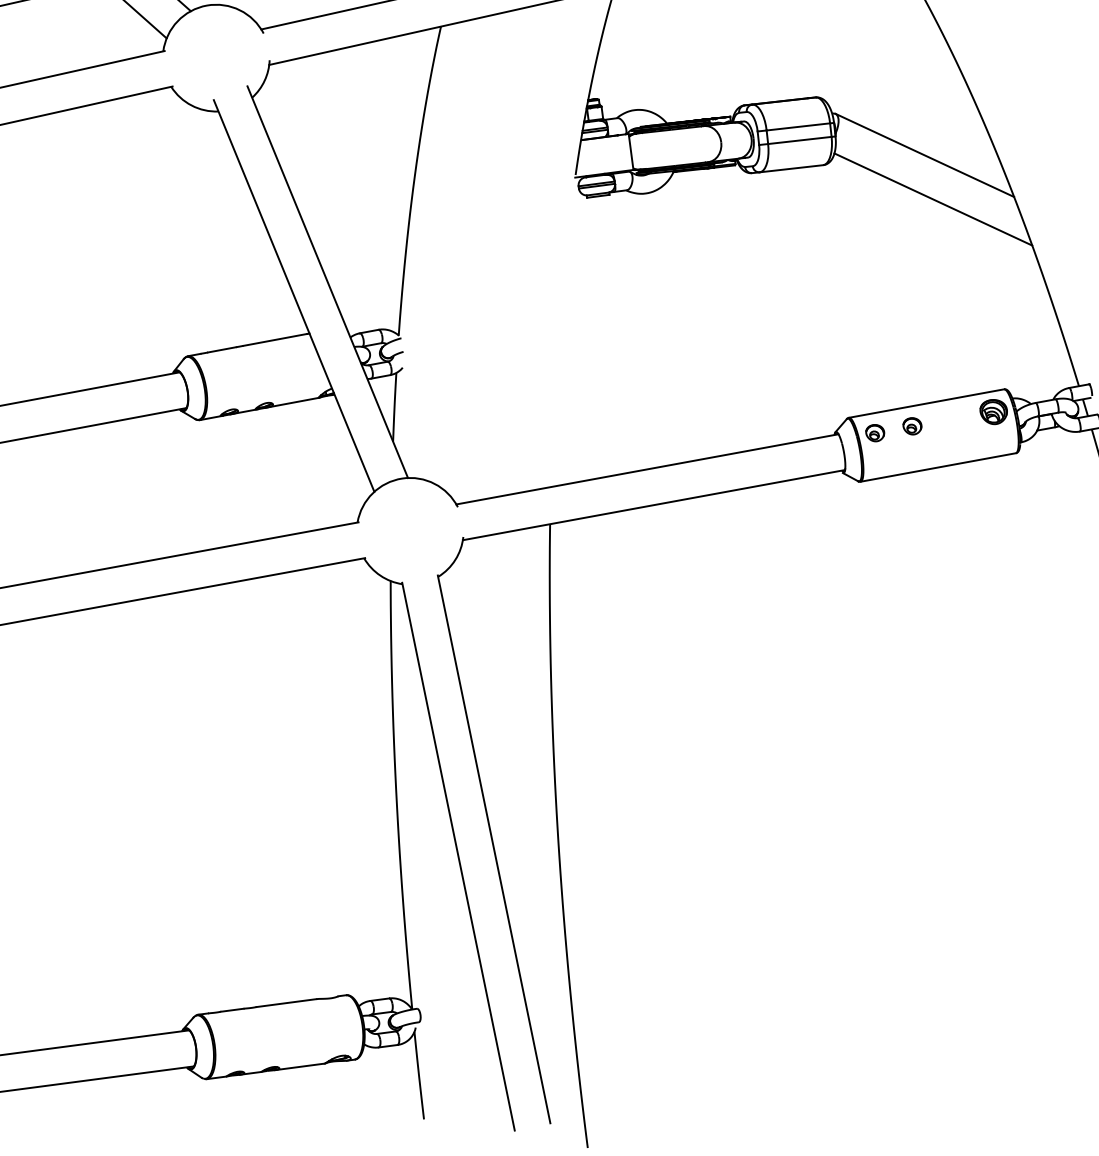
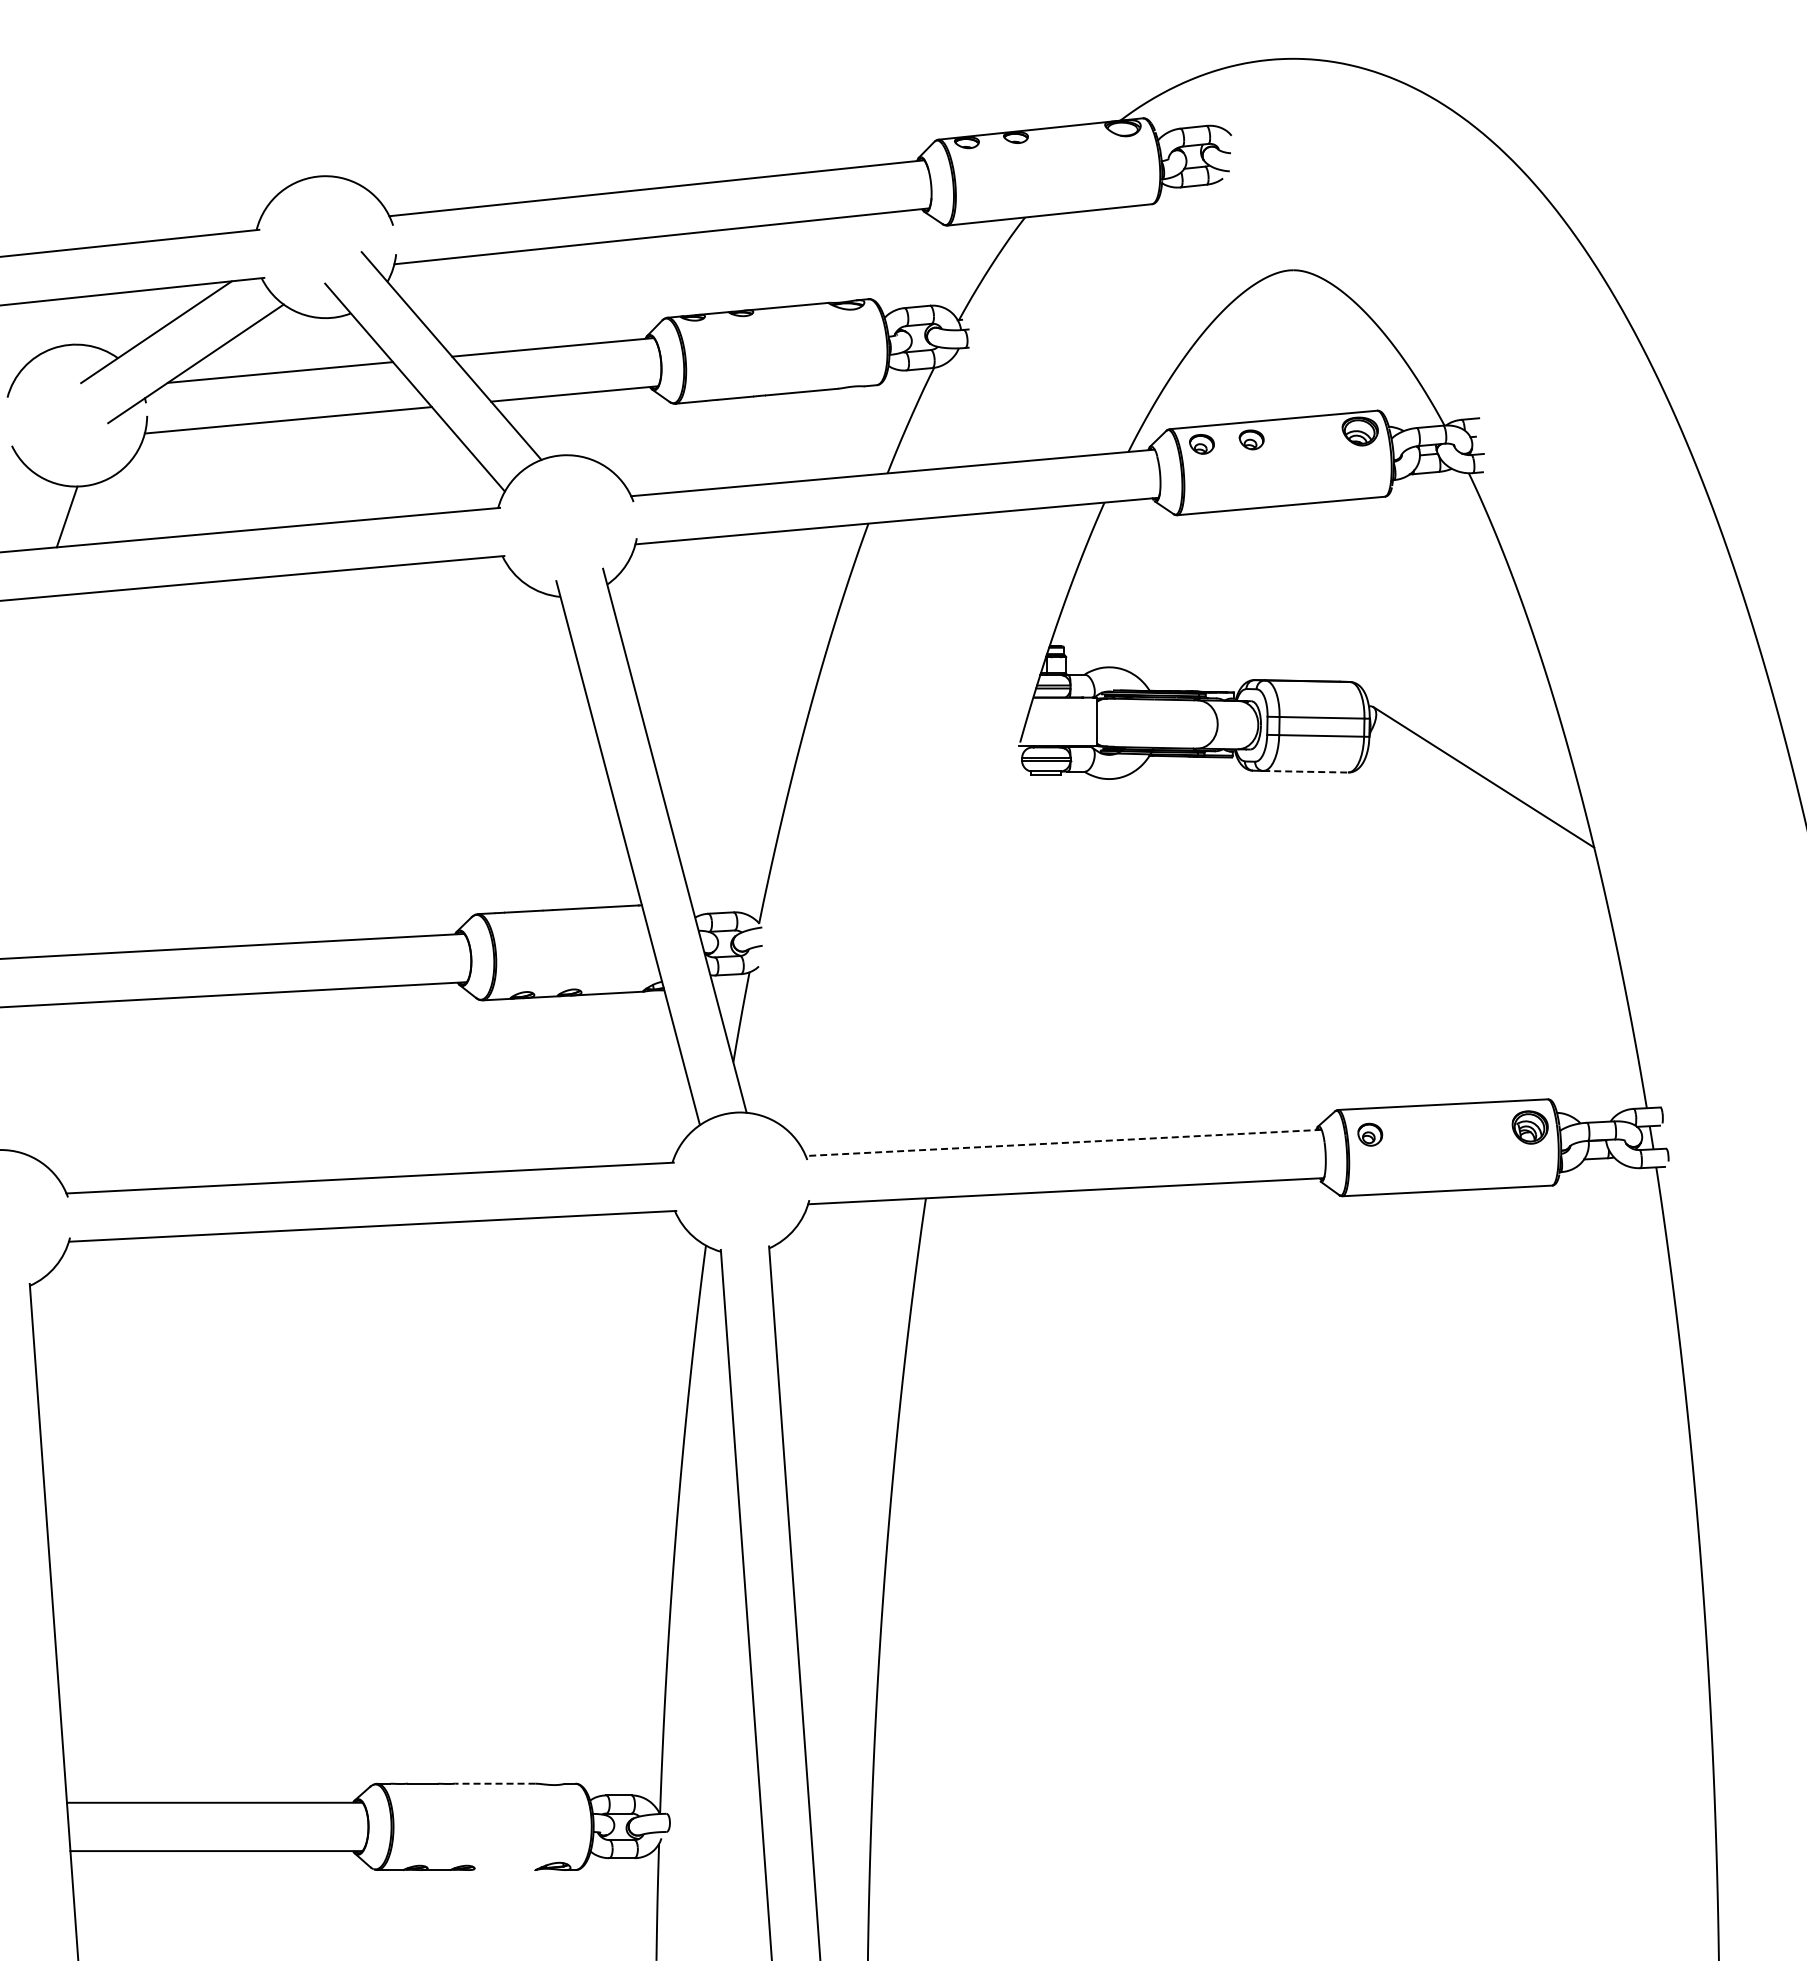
line: (792, 168) -> (1306, 771), solid -> dashed
line: (932, 199) -> (1486, 836), removed
part: (912, 426) -> (1420, 1132), removed
line: (647, 469) -> (1063, 1142), solid -> dashed
line: (285, 1003) -> (494, 1783), solid -> dashed
line: (299, 1067) -> (501, 1870), removed

